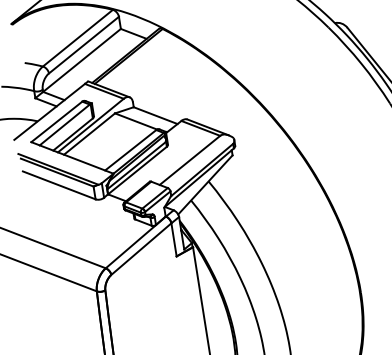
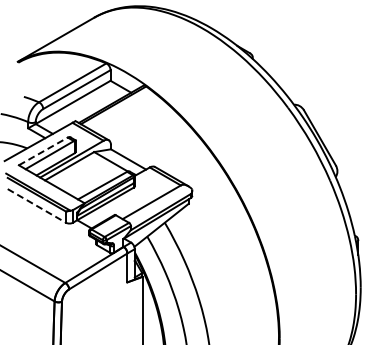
line: (56, 121) -> (43, 151), solid -> dashed
line: (58, 184) -> (36, 205), solid -> dashed

